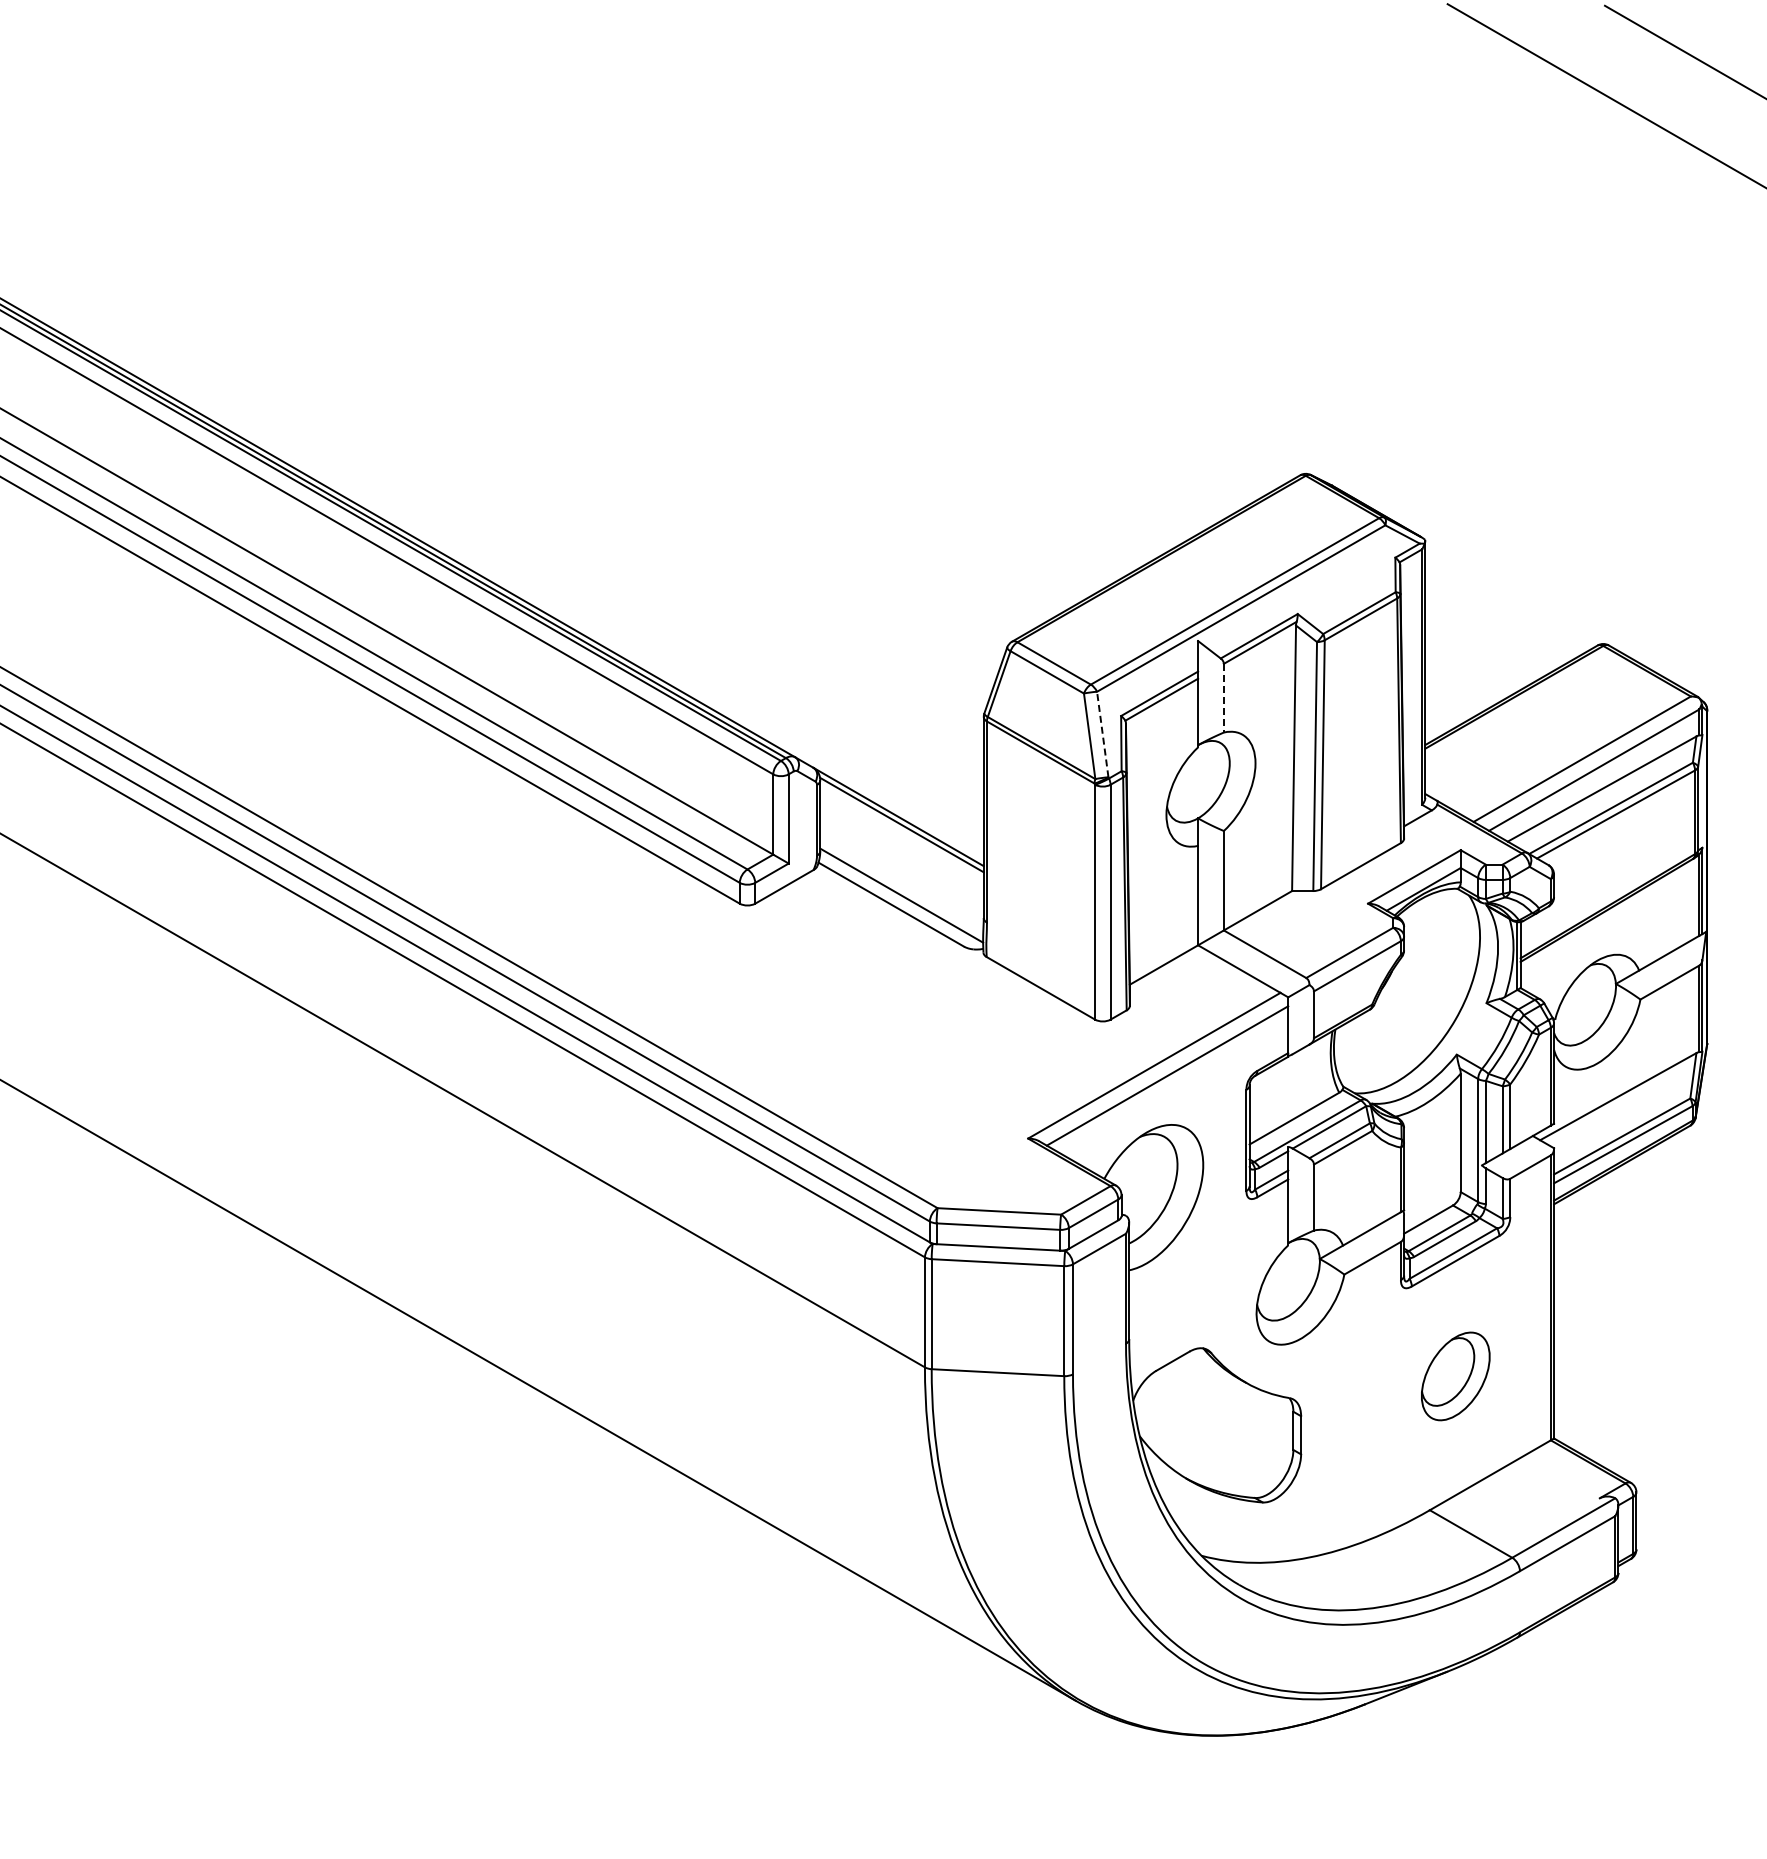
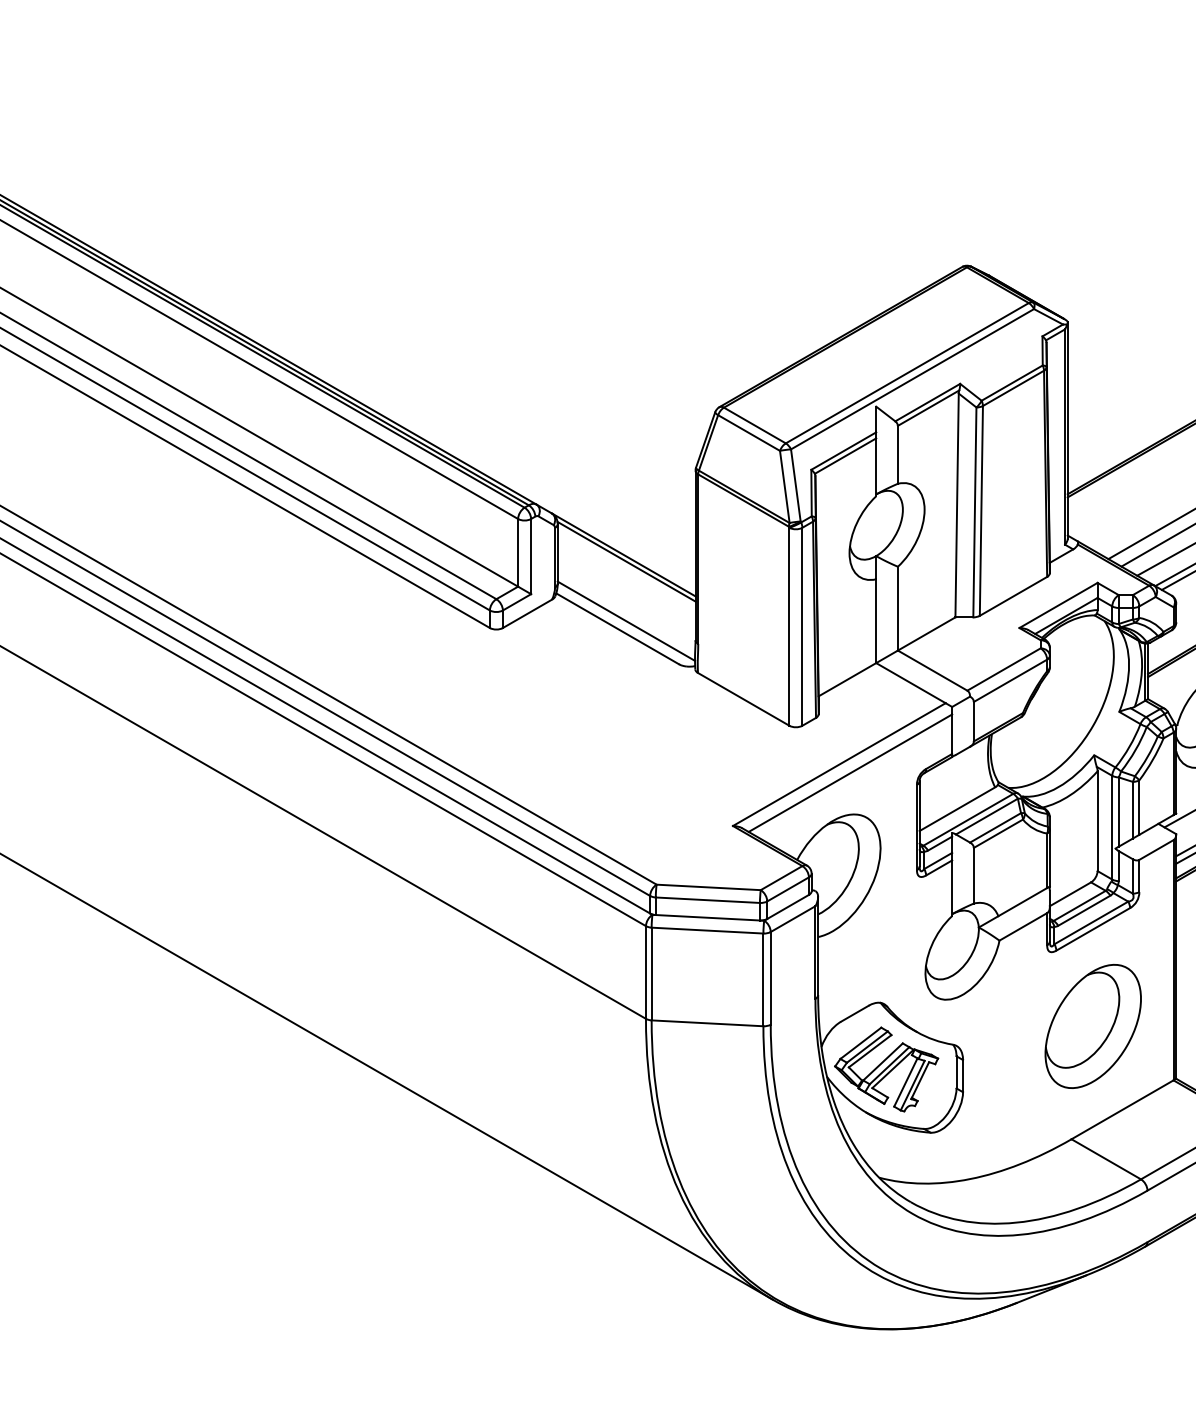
line: (1223, 698) -> (897, 455), dashed -> solid
line: (1102, 734) -> (795, 485), dashed -> solid
part: (1455, 1376) -> (1093, 1026), size x1.67
part: (1210, 1427) -> (886, 1069), added

